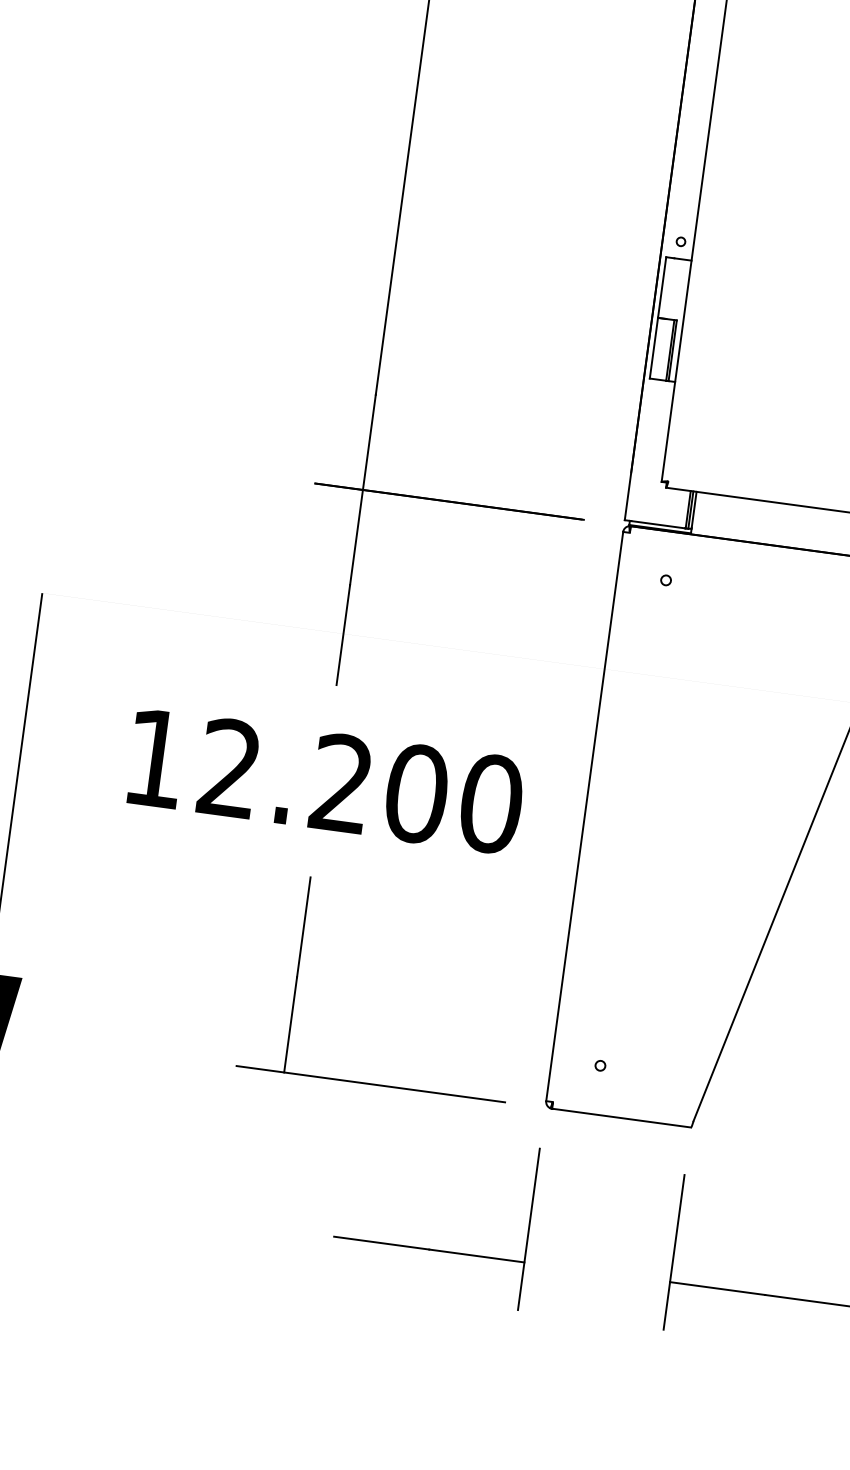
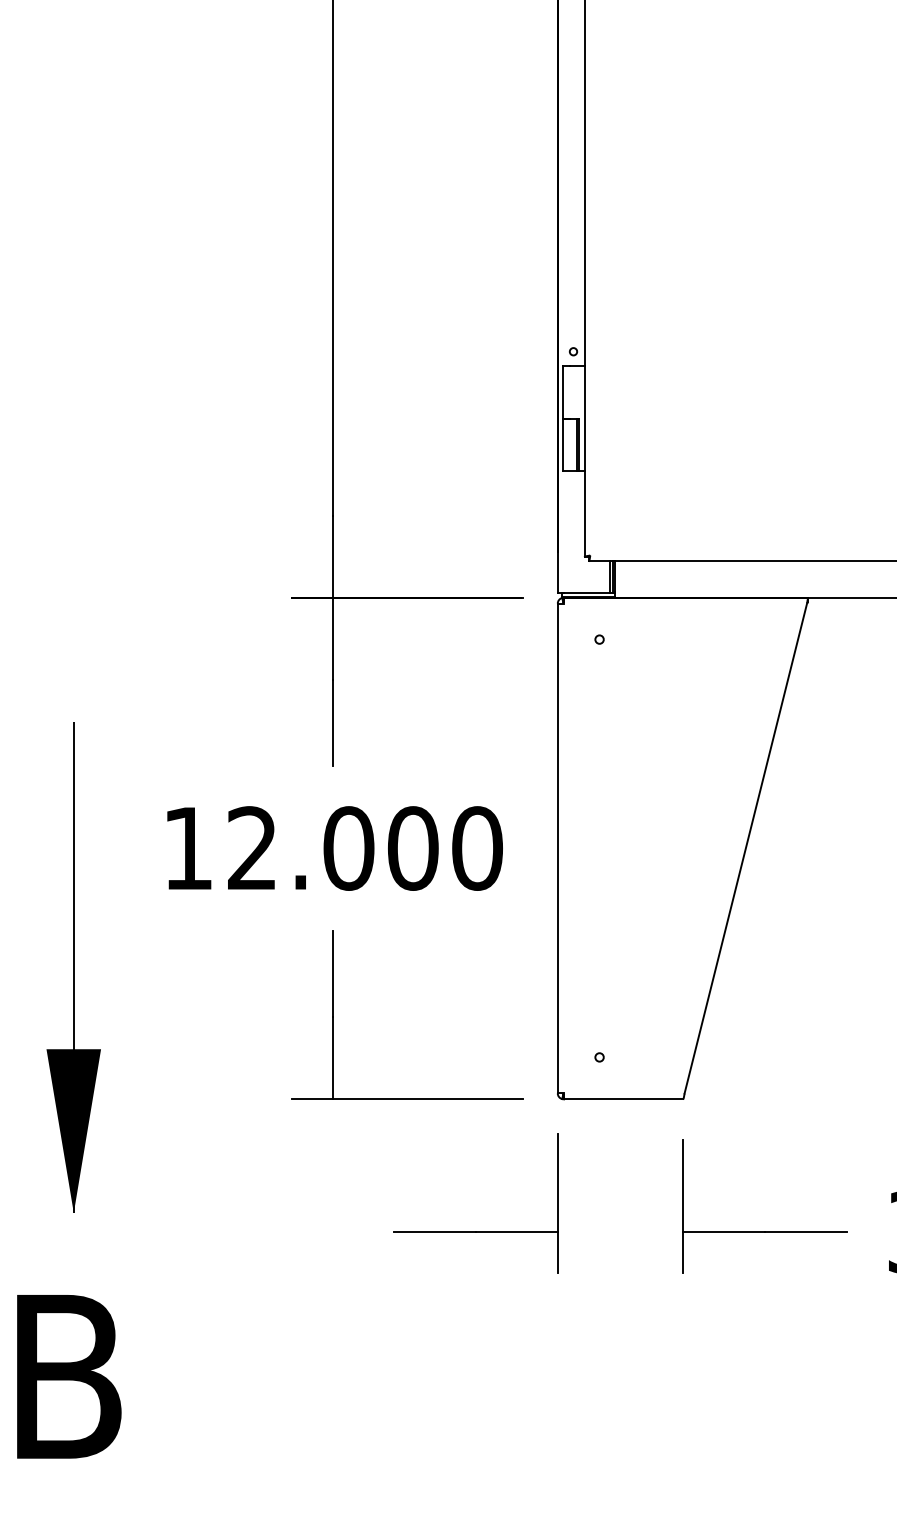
text: (341, 783) -> (348, 848), 12.200 -> 12.000

